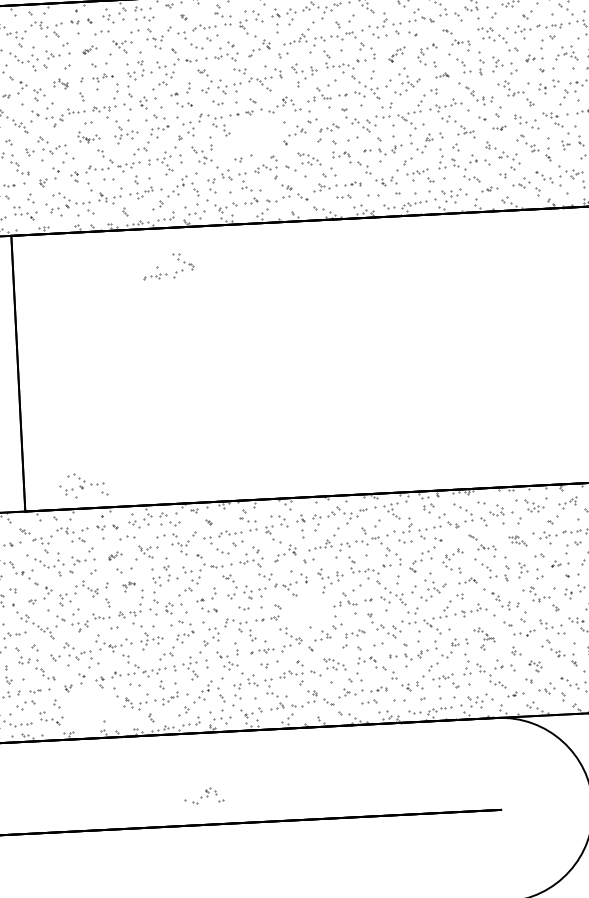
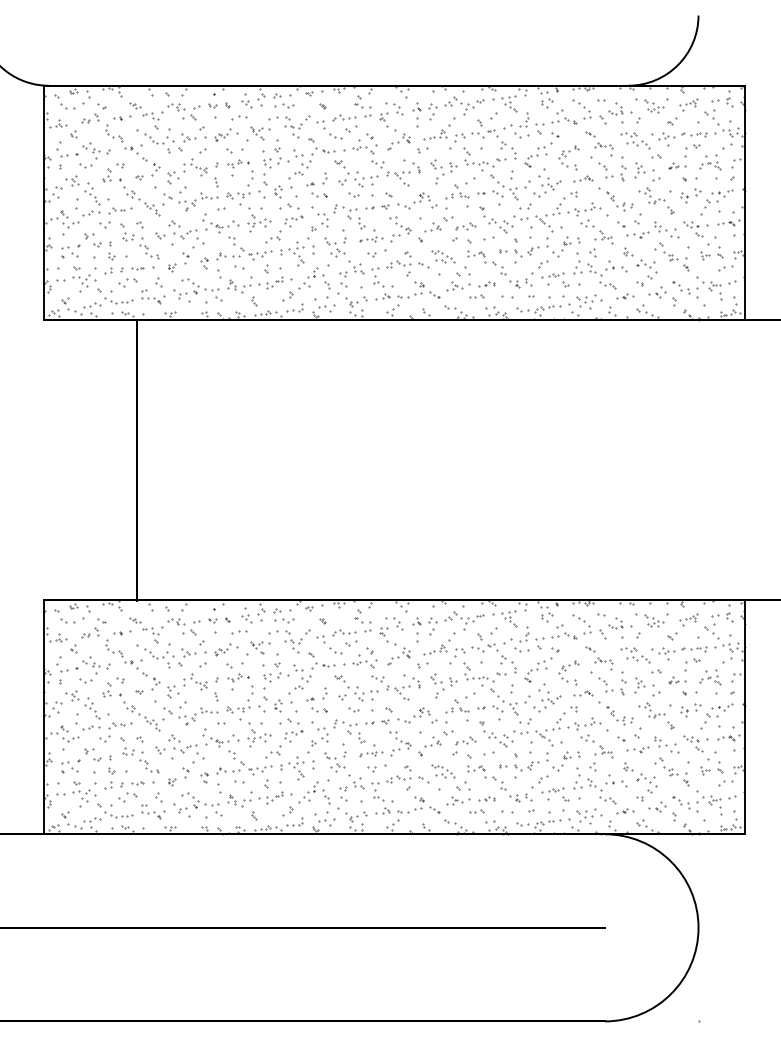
part: (89, 49) -> (226, 134), size x1.67
part: (397, 53) -> (538, 154), size x1.67
part: (442, 75) -> (583, 178), size x1.43
part: (61, 83) -> (195, 167), size x1.67
part: (498, 127) -> (637, 234), size x1.67
part: (88, 137) -> (220, 223), size x1.67
part: (166, 274) -> (382, 237), moved
part: (83, 485) -> (197, 804), moved
part: (517, 540) -> (635, 655), size x1.67
part: (115, 555) -> (226, 649), size x1.67
part: (128, 586) -> (238, 681), size x1.67
part: (484, 638) -> (596, 752), size x1.67
part: (534, 666) -> (646, 783), size x1.67
part: (204, 796) -> (417, 715), moved

